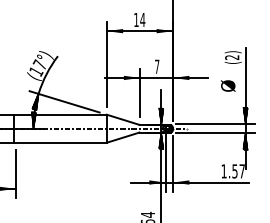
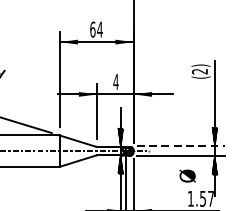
text: (136, 19) -> (92, 29), 14 -> 64
text: (156, 66) -> (115, 81), 7 -> 4
text: (228, 85) -> (187, 175), moved
line: (215, 124) -> (181, 146), solid -> dashed

